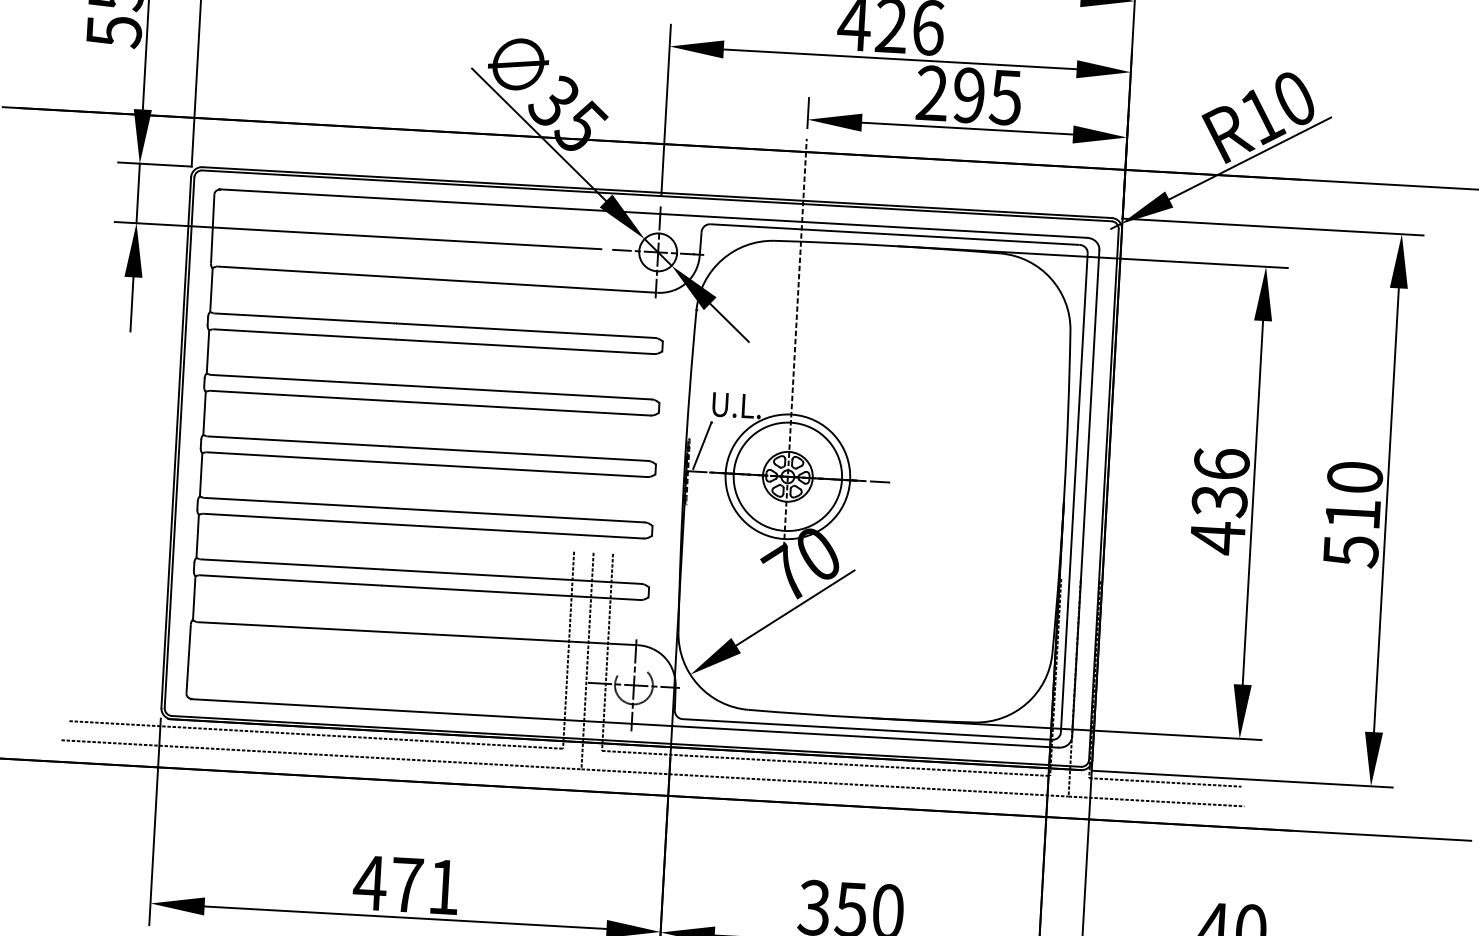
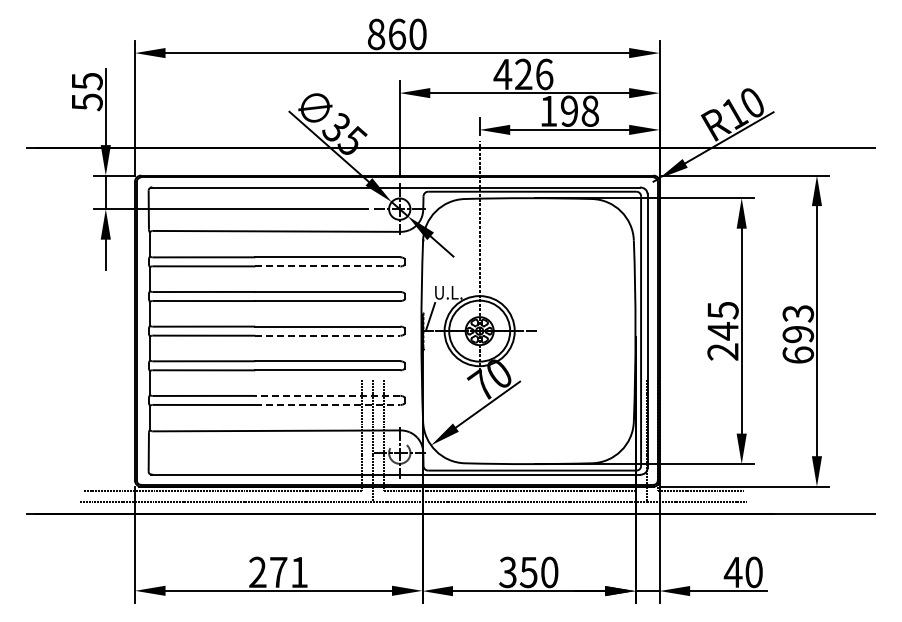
text: (969, 94) -> (569, 110), 295 -> 198
line: (524, 346) -> (327, 266), solid -> dashed
line: (517, 469) -> (327, 335), solid -> dashed
text: (1218, 501) -> (722, 331), 436 -> 245
text: (1353, 514) -> (798, 334), 510 -> 693
line: (511, 575) -> (327, 395), solid -> dashed
line: (510, 591) -> (327, 404), solid -> dashed
text: (369, 881) -> (257, 571), 471 -> 271

